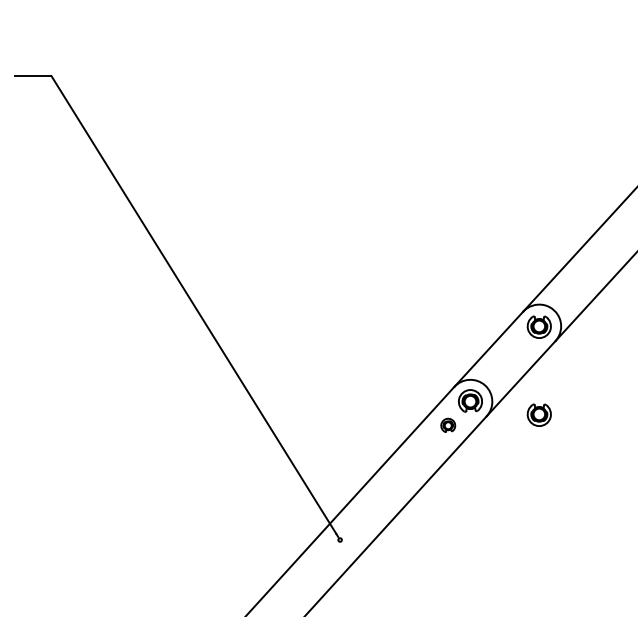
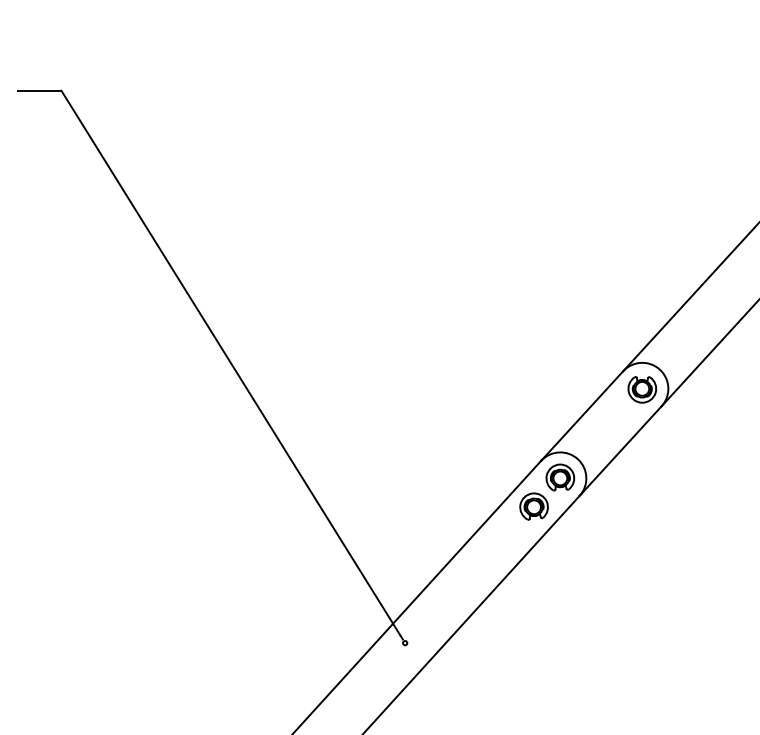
part: (538, 414) -> (641, 493), removed
part: (447, 425) -> (532, 506), size x1.67

